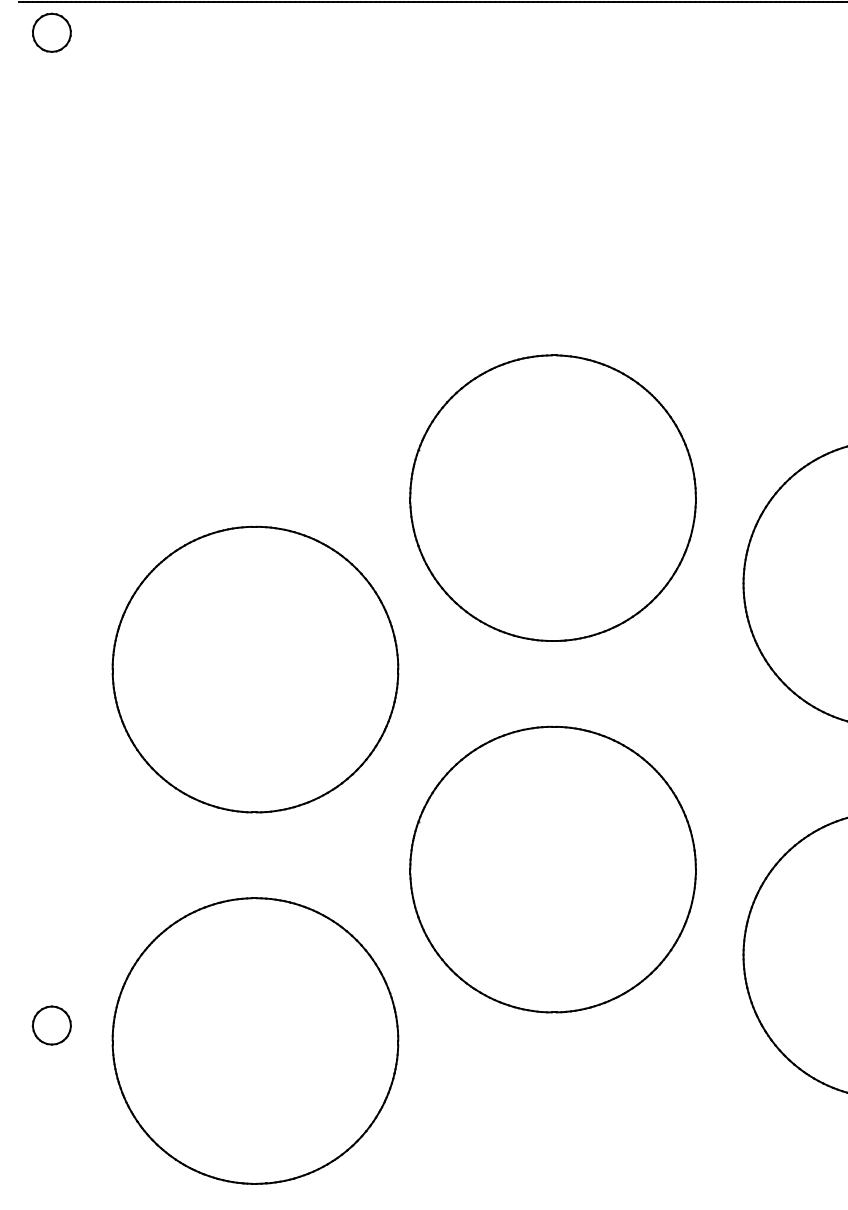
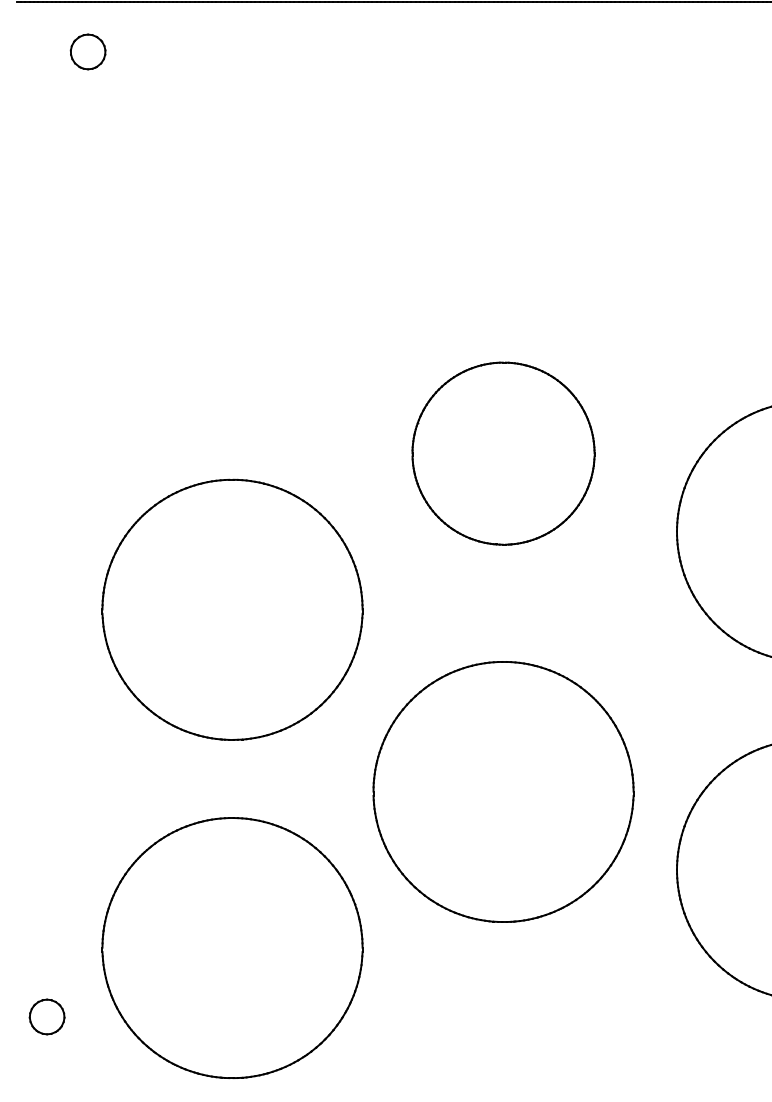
part: (51, 32) -> (87, 51), moved
part: (553, 497) -> (503, 453), size x0.7
part: (51, 1025) -> (46, 1016), moved

